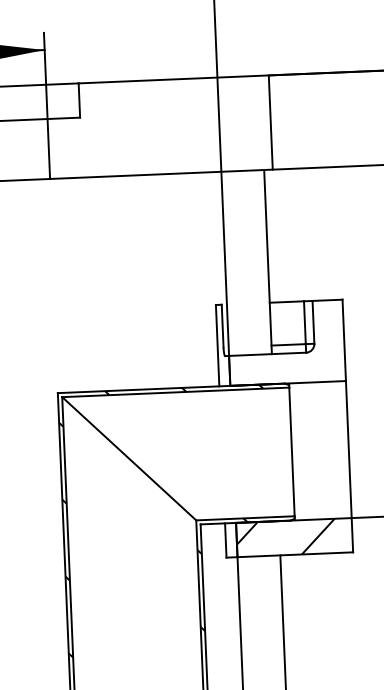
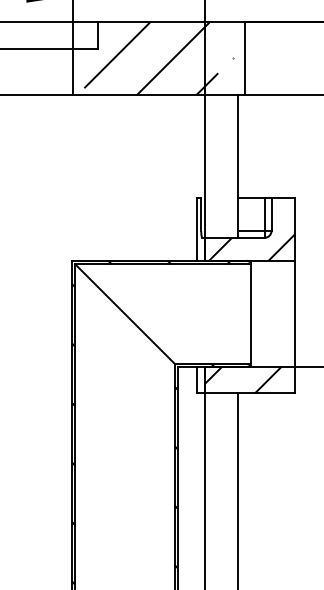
hatch: (158, 126) -> (158, 58), added
hatch: (288, 342) -> (251, 229), added

